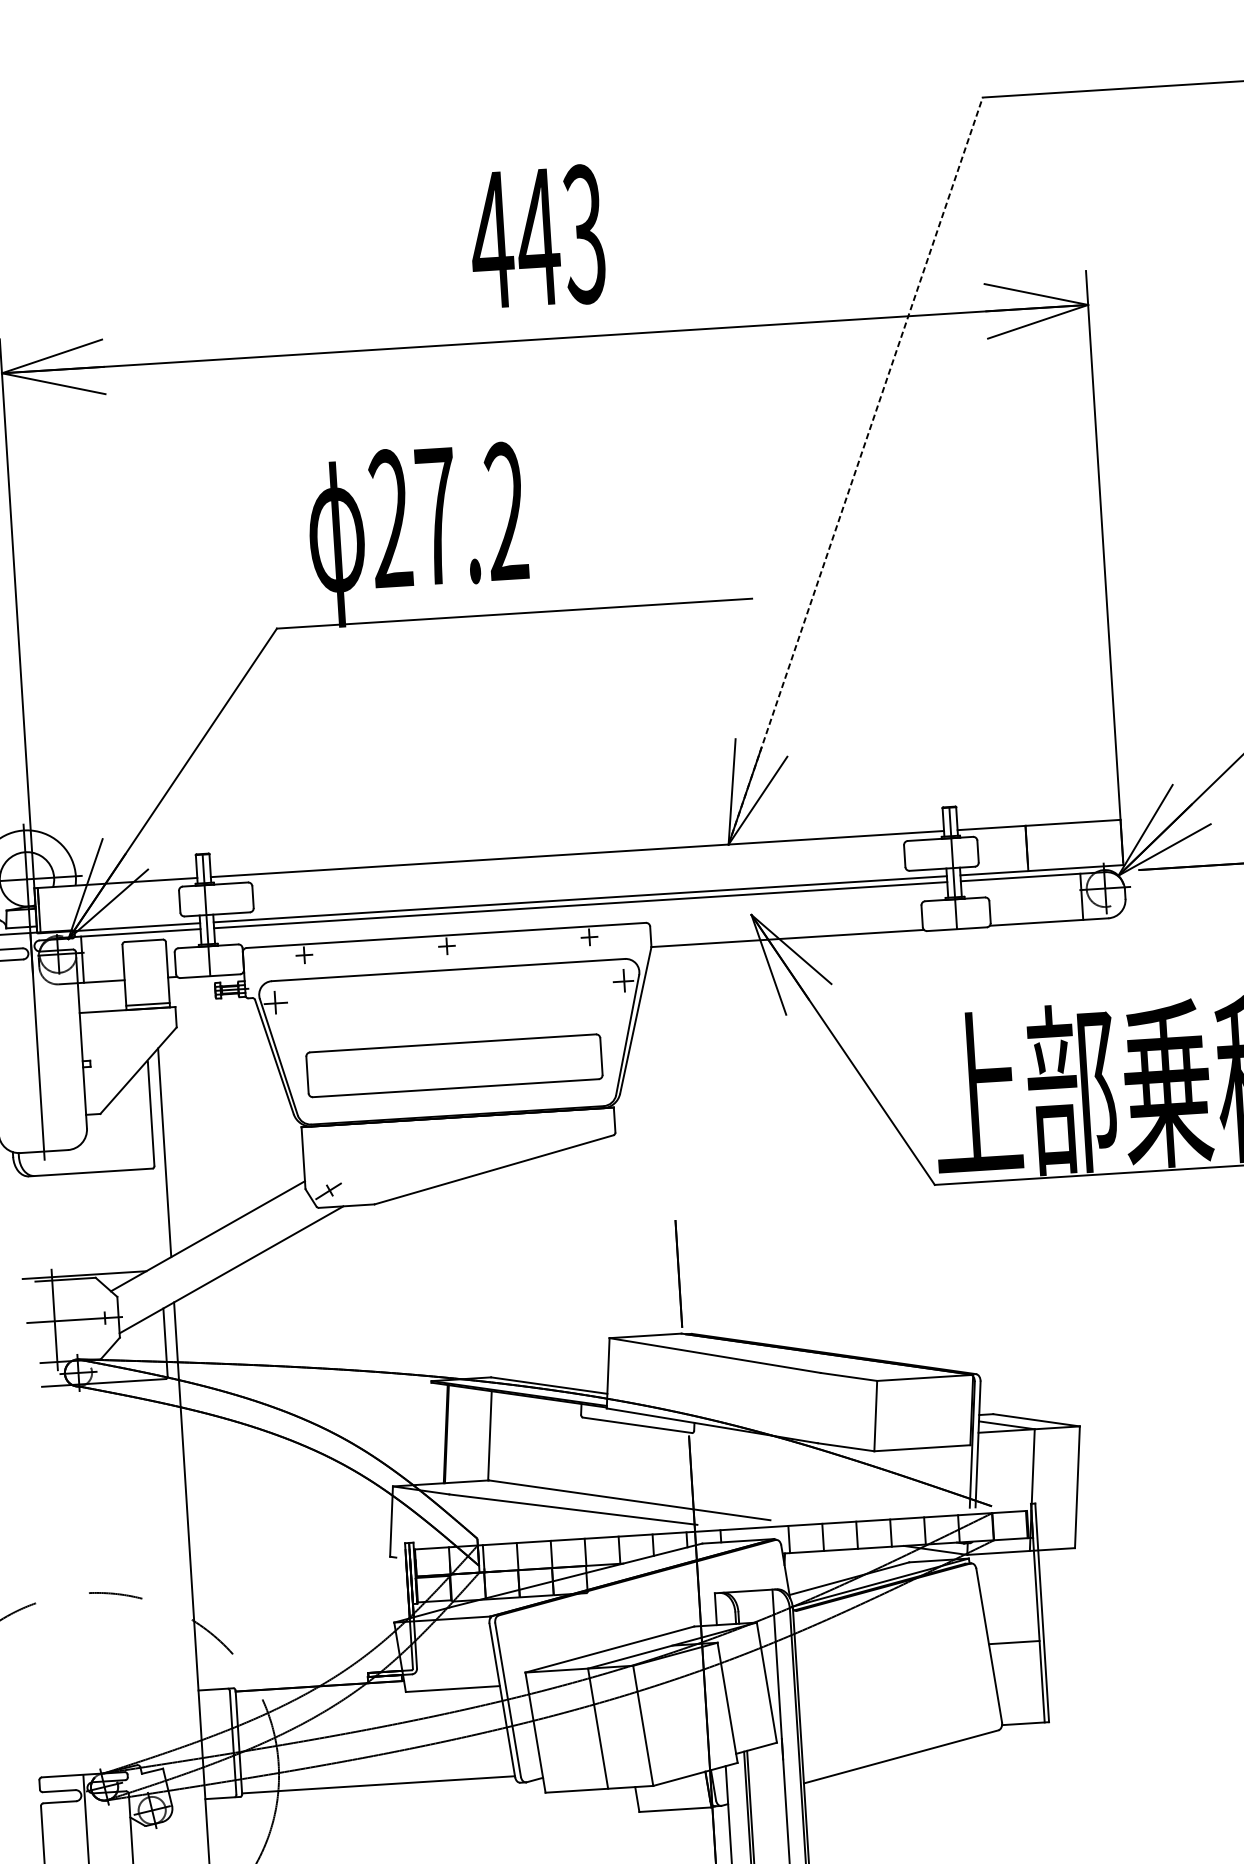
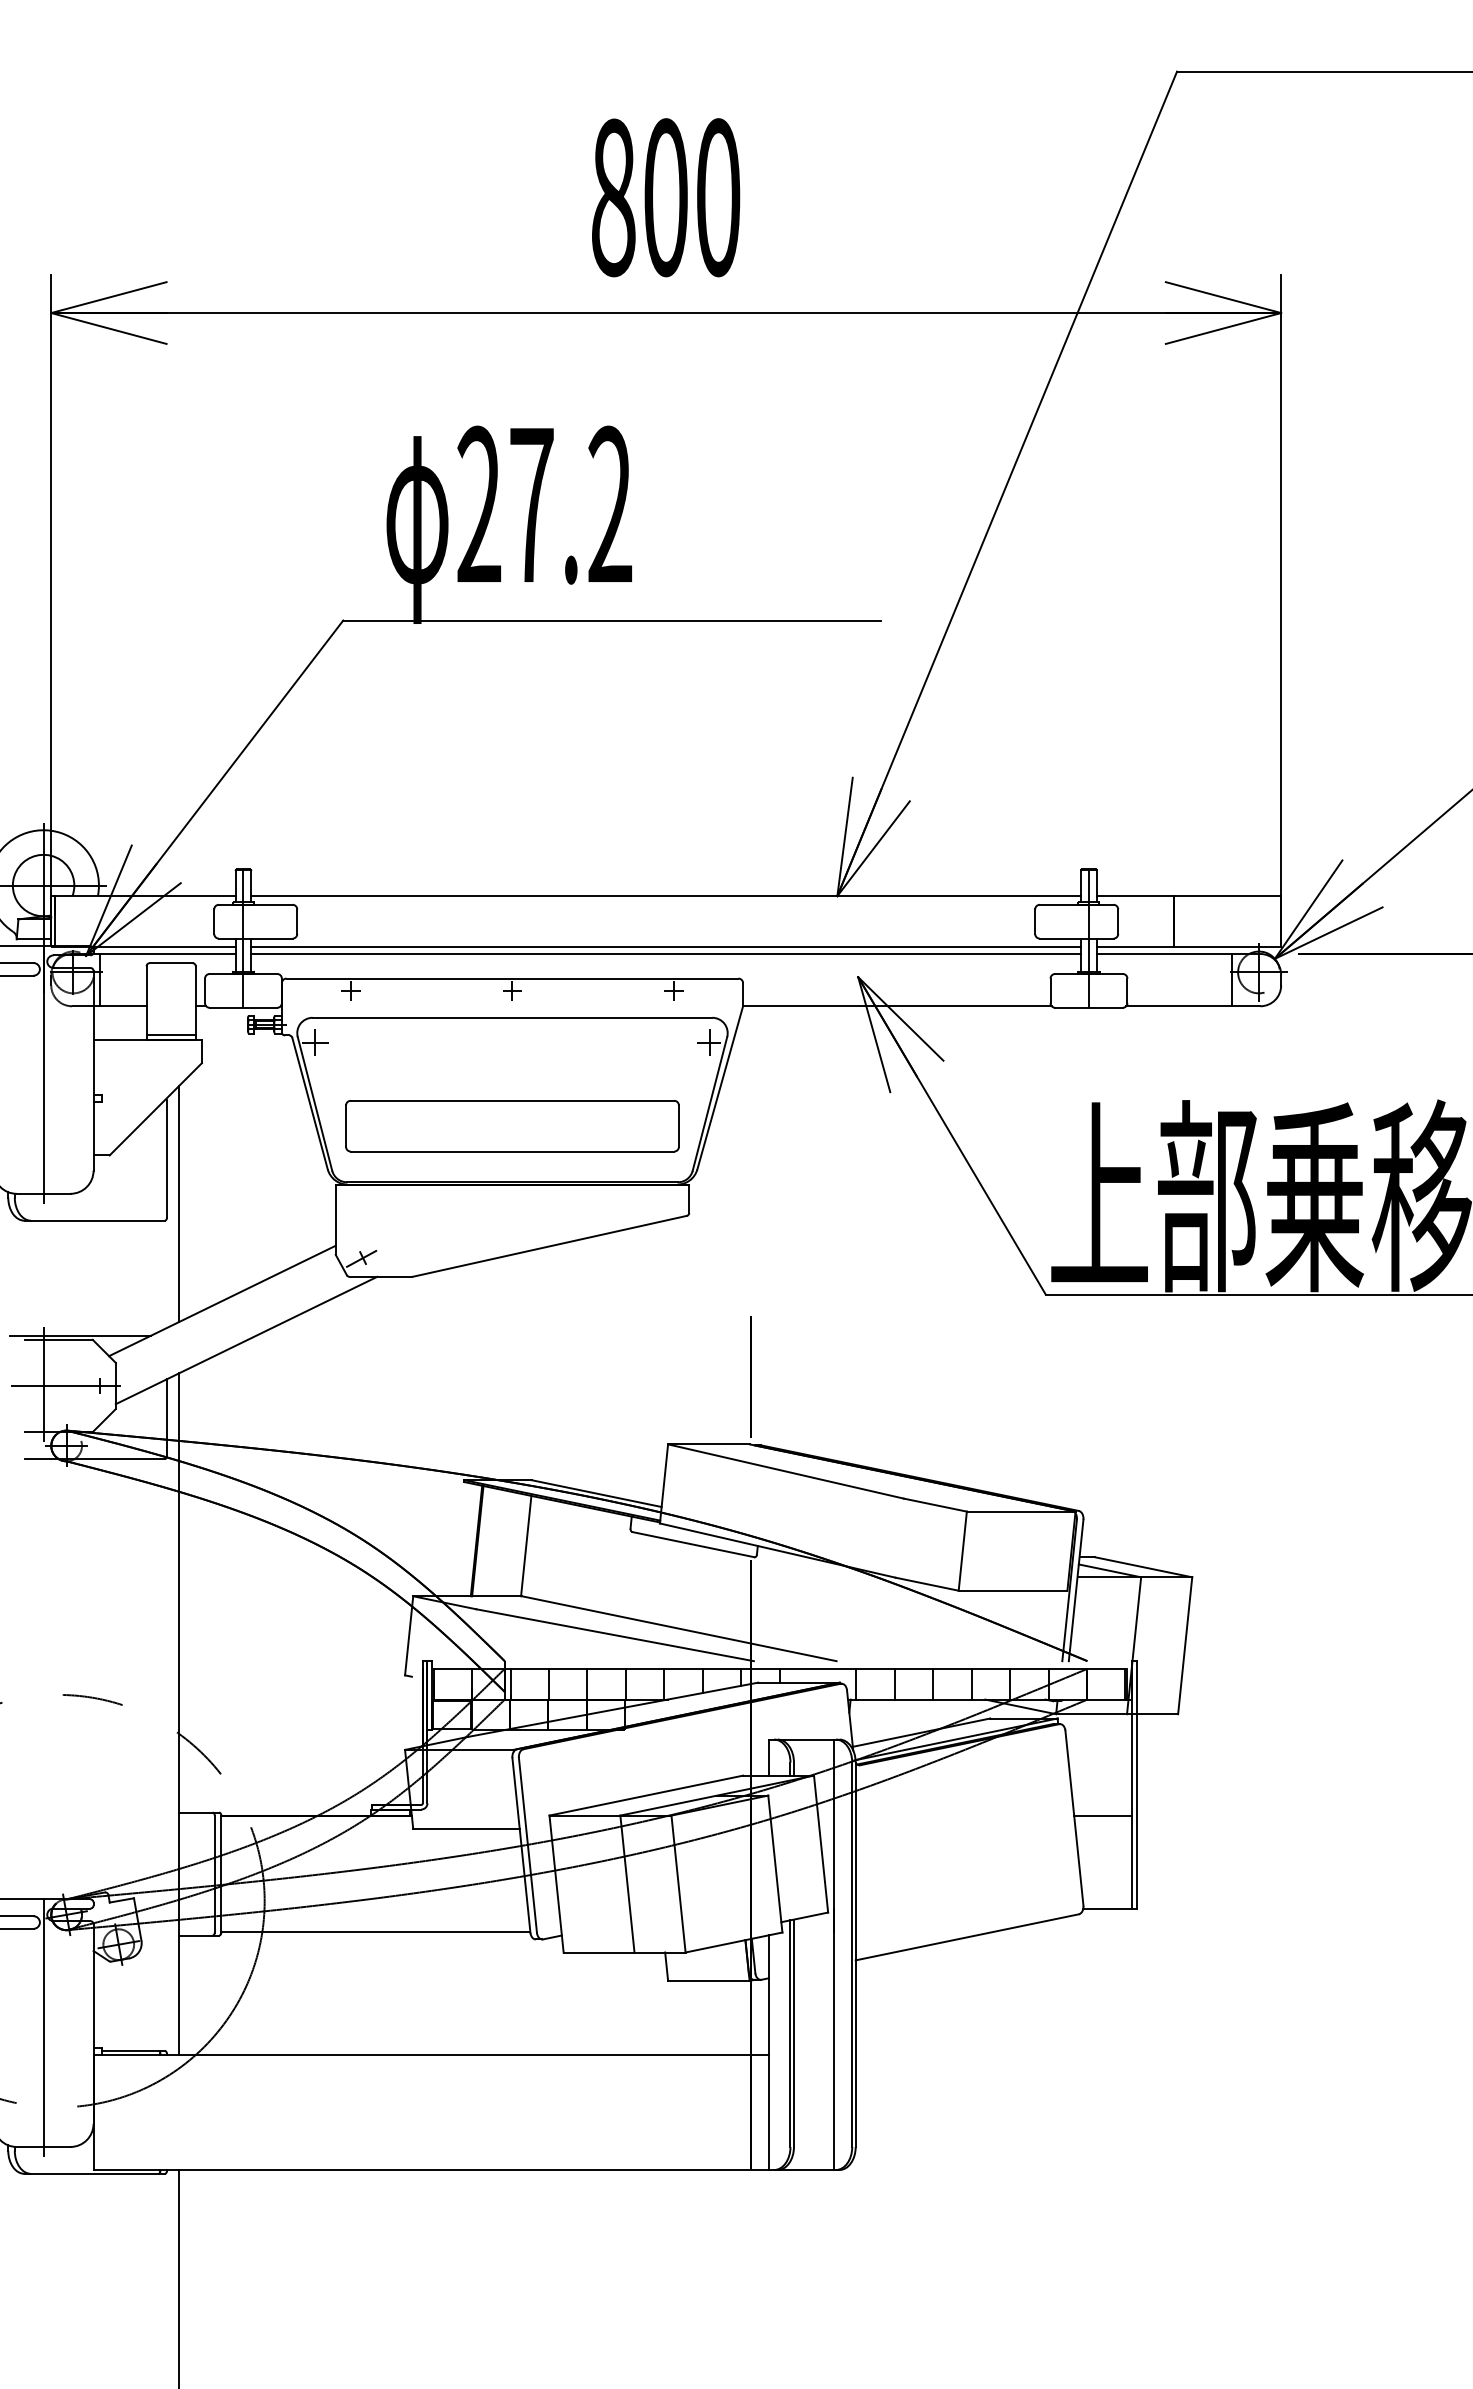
text: (537, 237) -> (664, 197), 443 -> 800
line: (855, 470) -> (1007, 483), dashed -> solid

